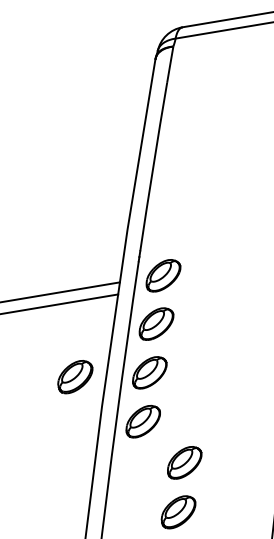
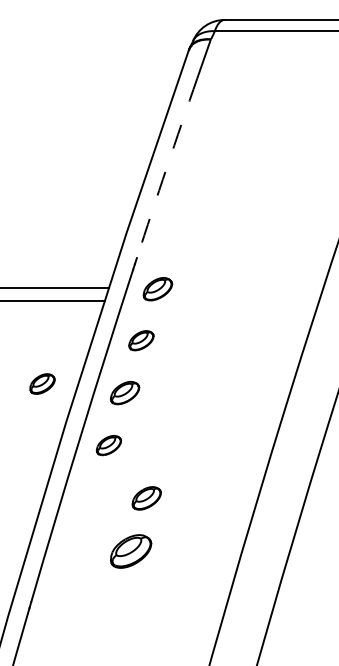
arc: (153, 166) -> (166, 167), solid -> dashed
part: (163, 276) -> (157, 289), size x0.7
part: (156, 323) -> (141, 340), size x0.6
part: (149, 372) -> (124, 392), size x0.7
part: (75, 376) -> (42, 383), size x0.6
part: (142, 421) -> (108, 445), size x0.6
part: (184, 462) -> (146, 498), size x0.7

